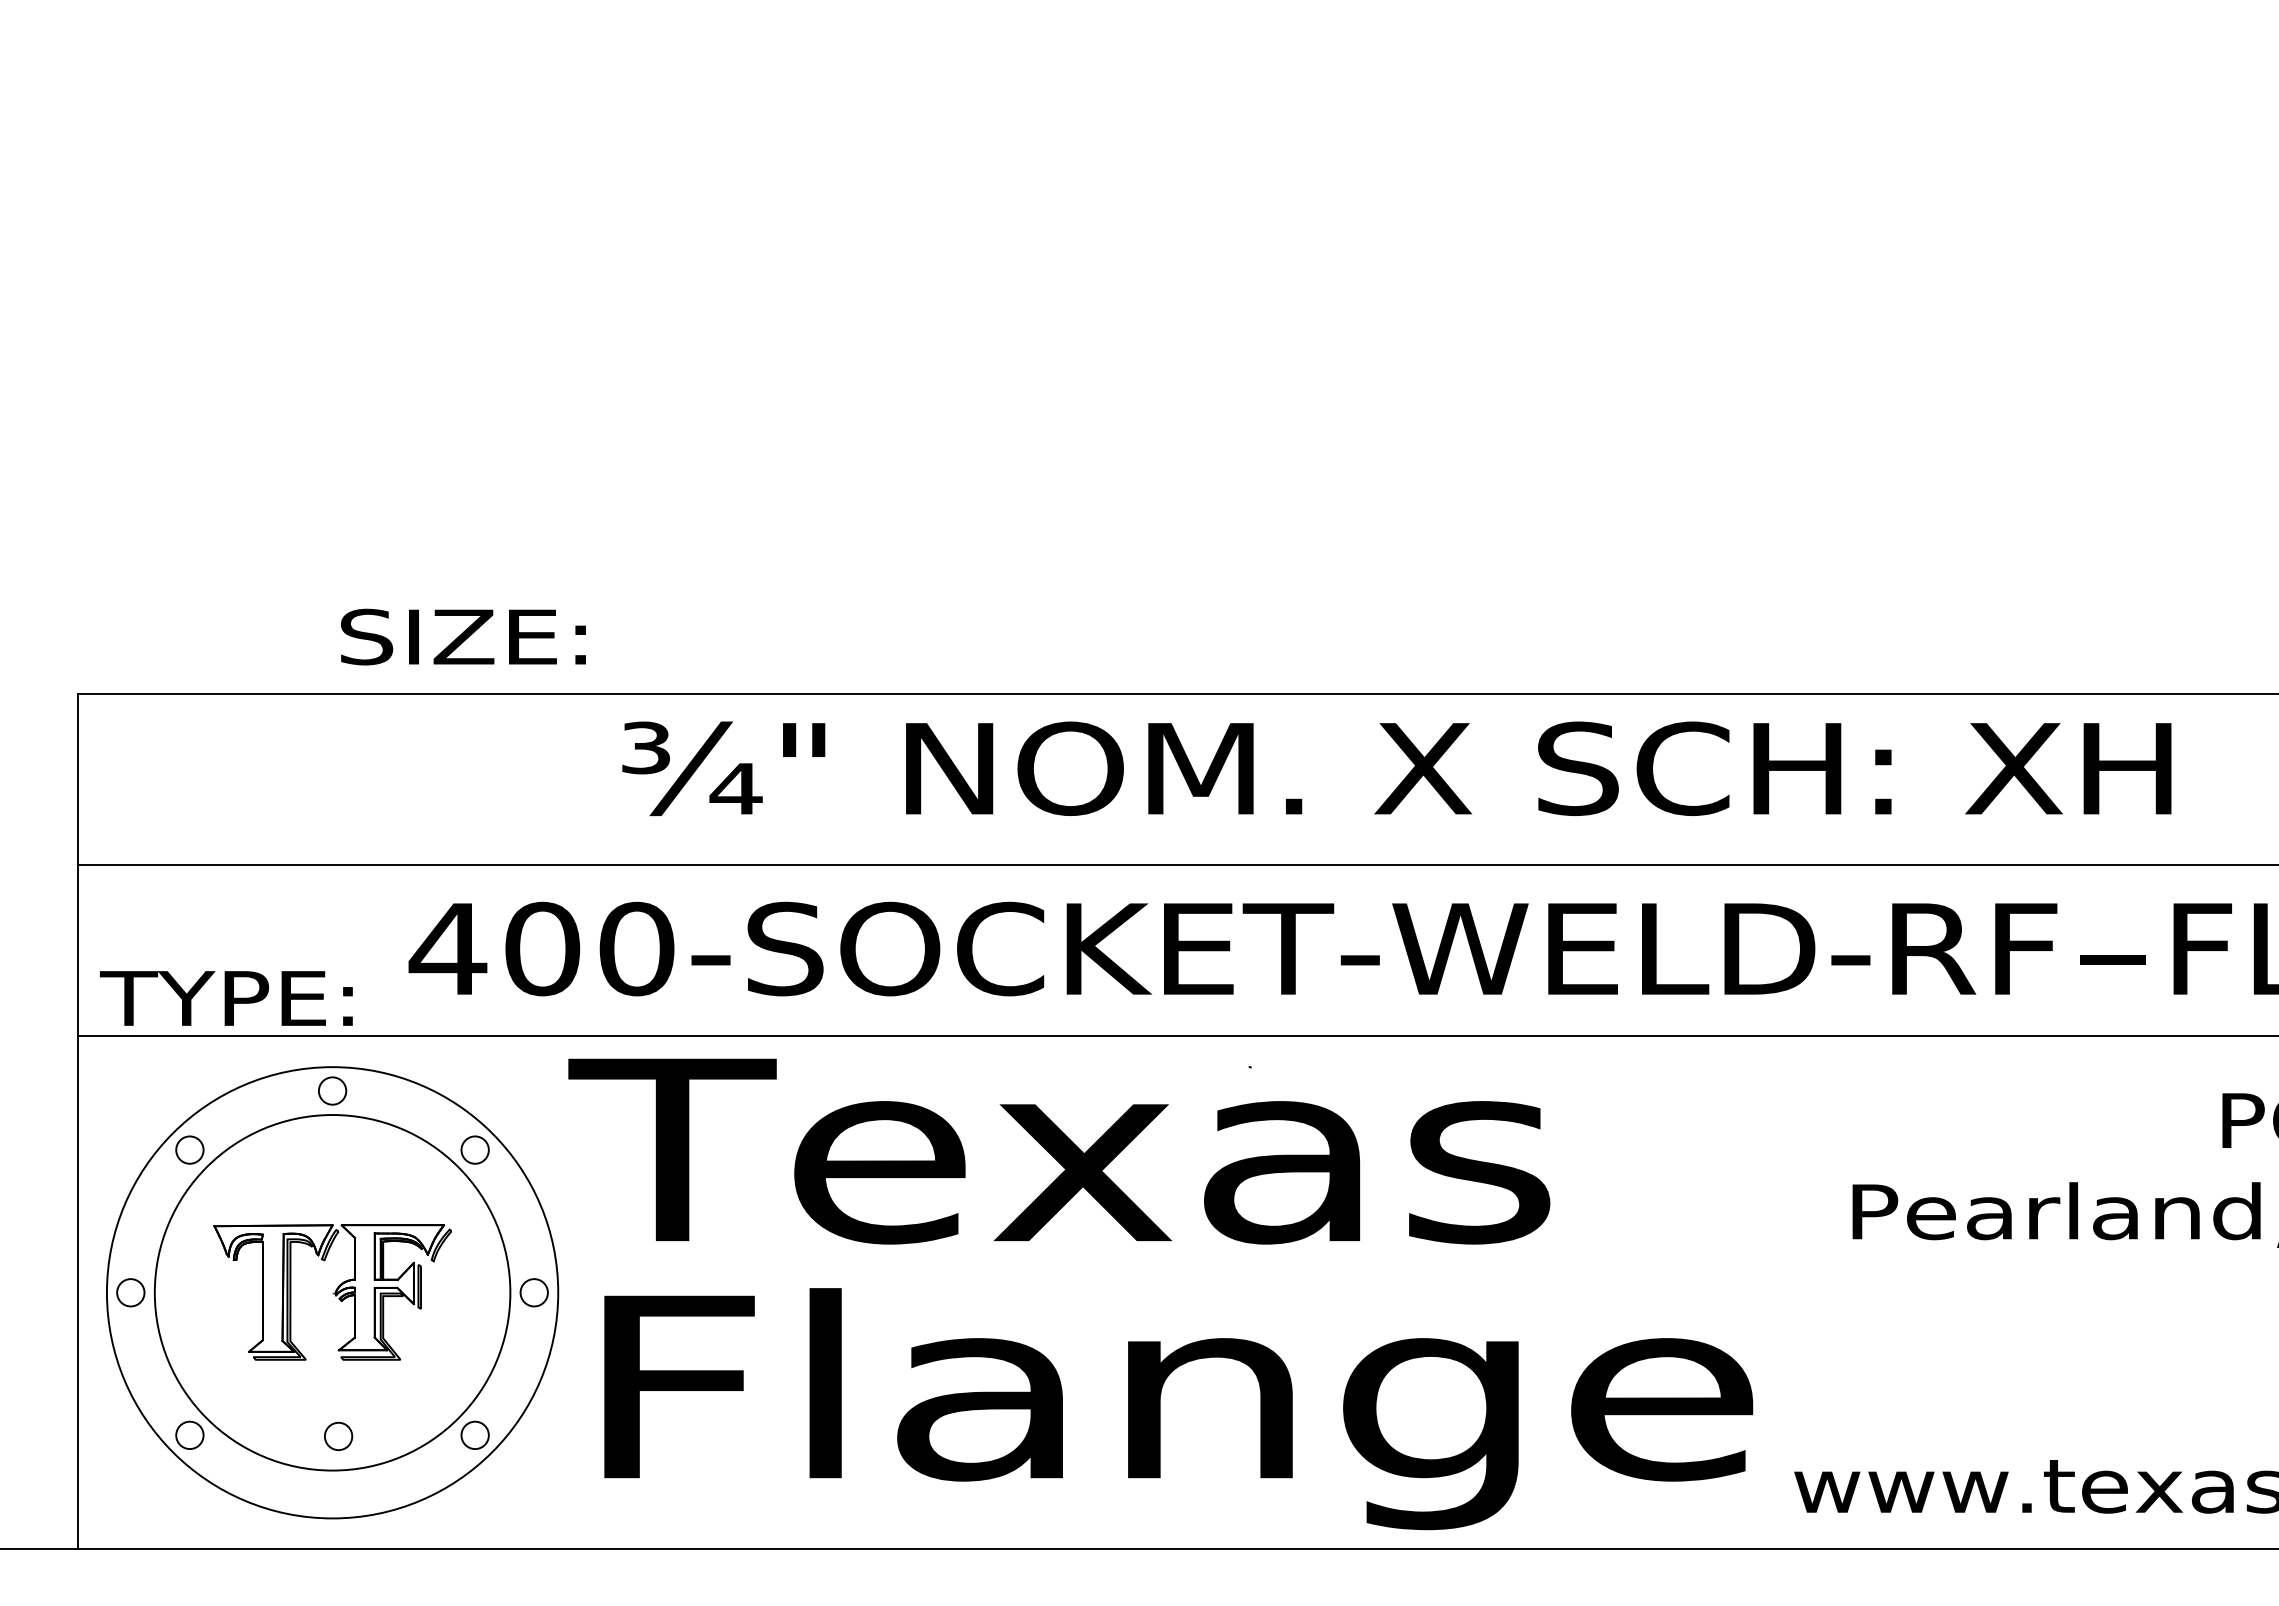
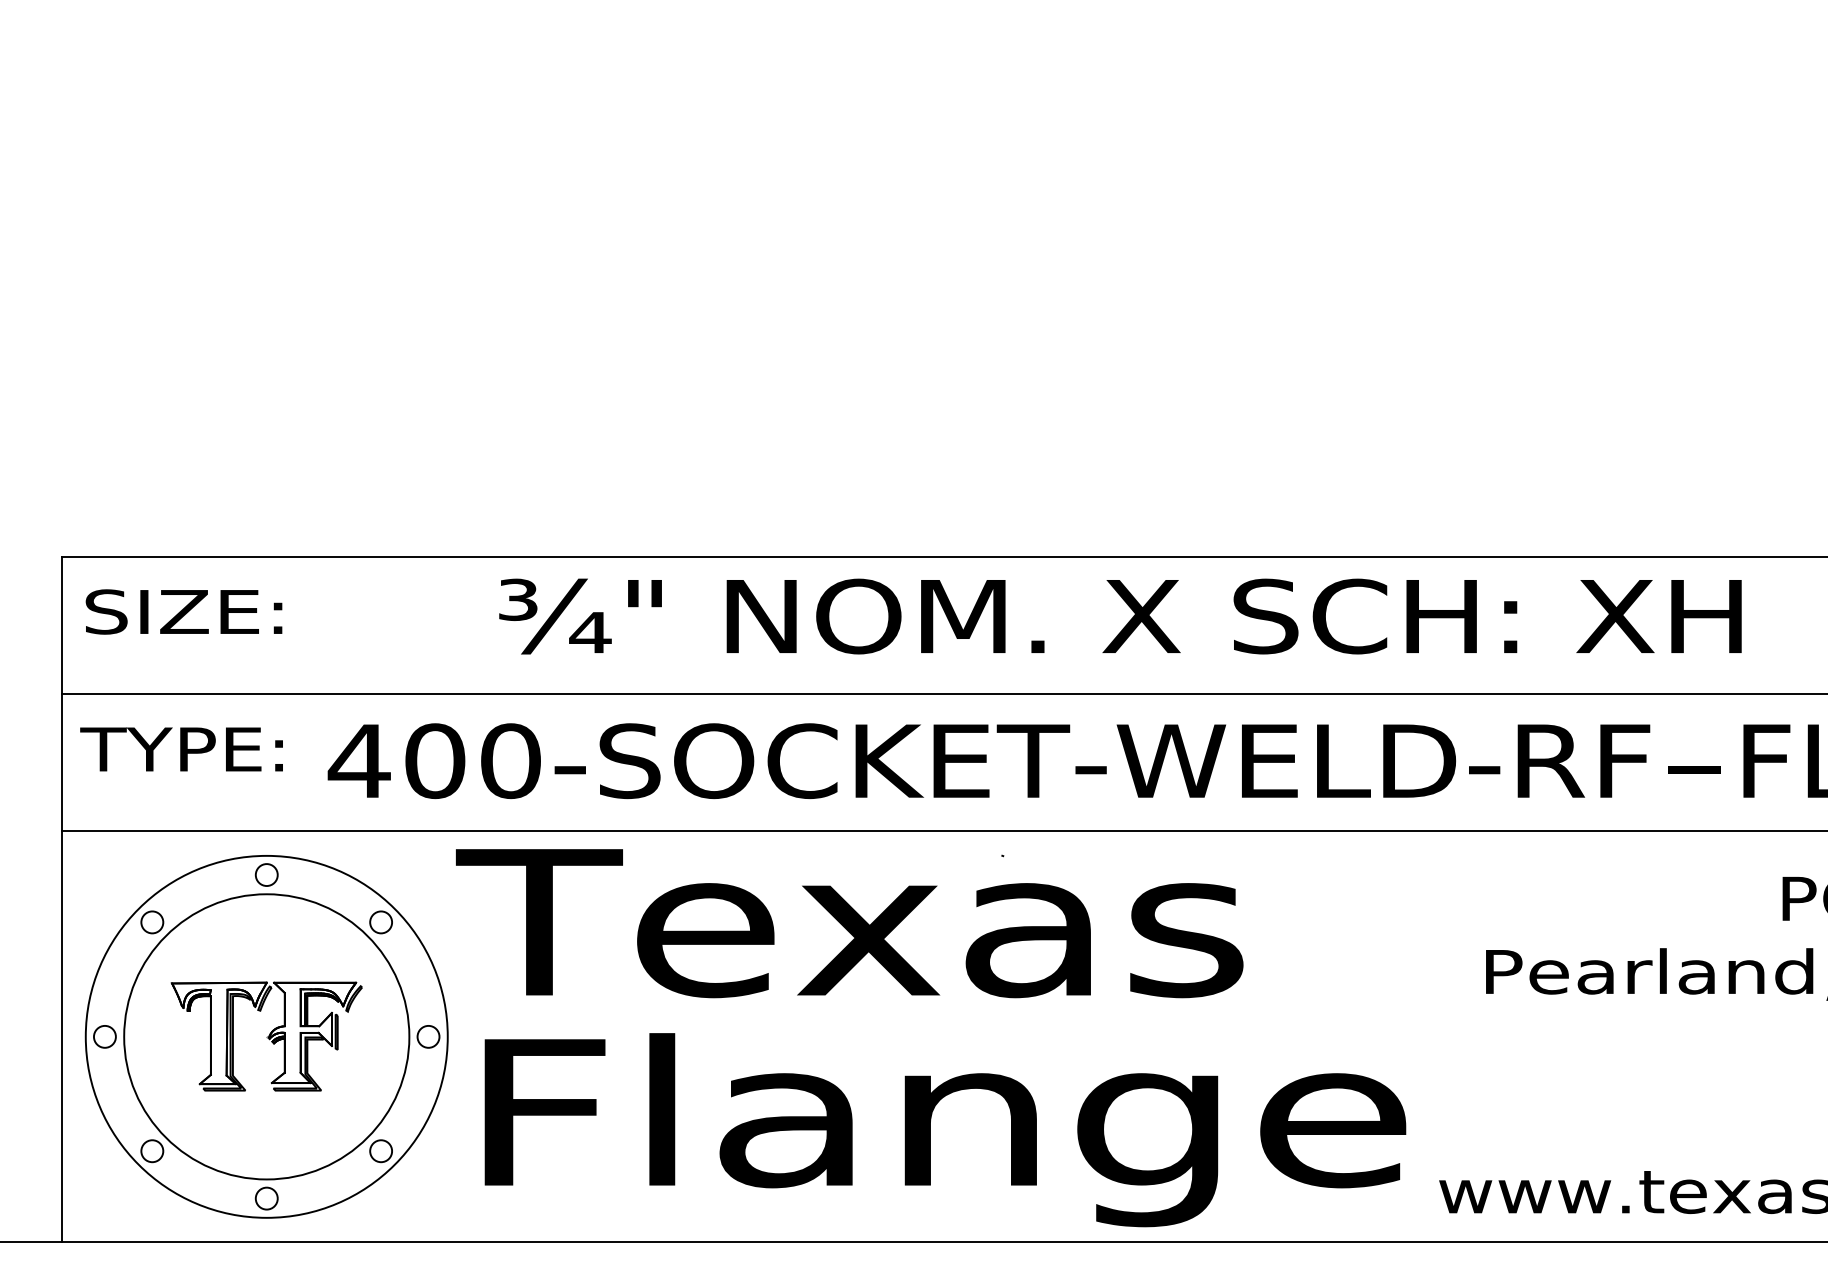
text: (463, 636) -> (184, 611), moved
text: (226, 998) -> (181, 749), moved
circle: (338, 1435) -> (266, 1197), moved

